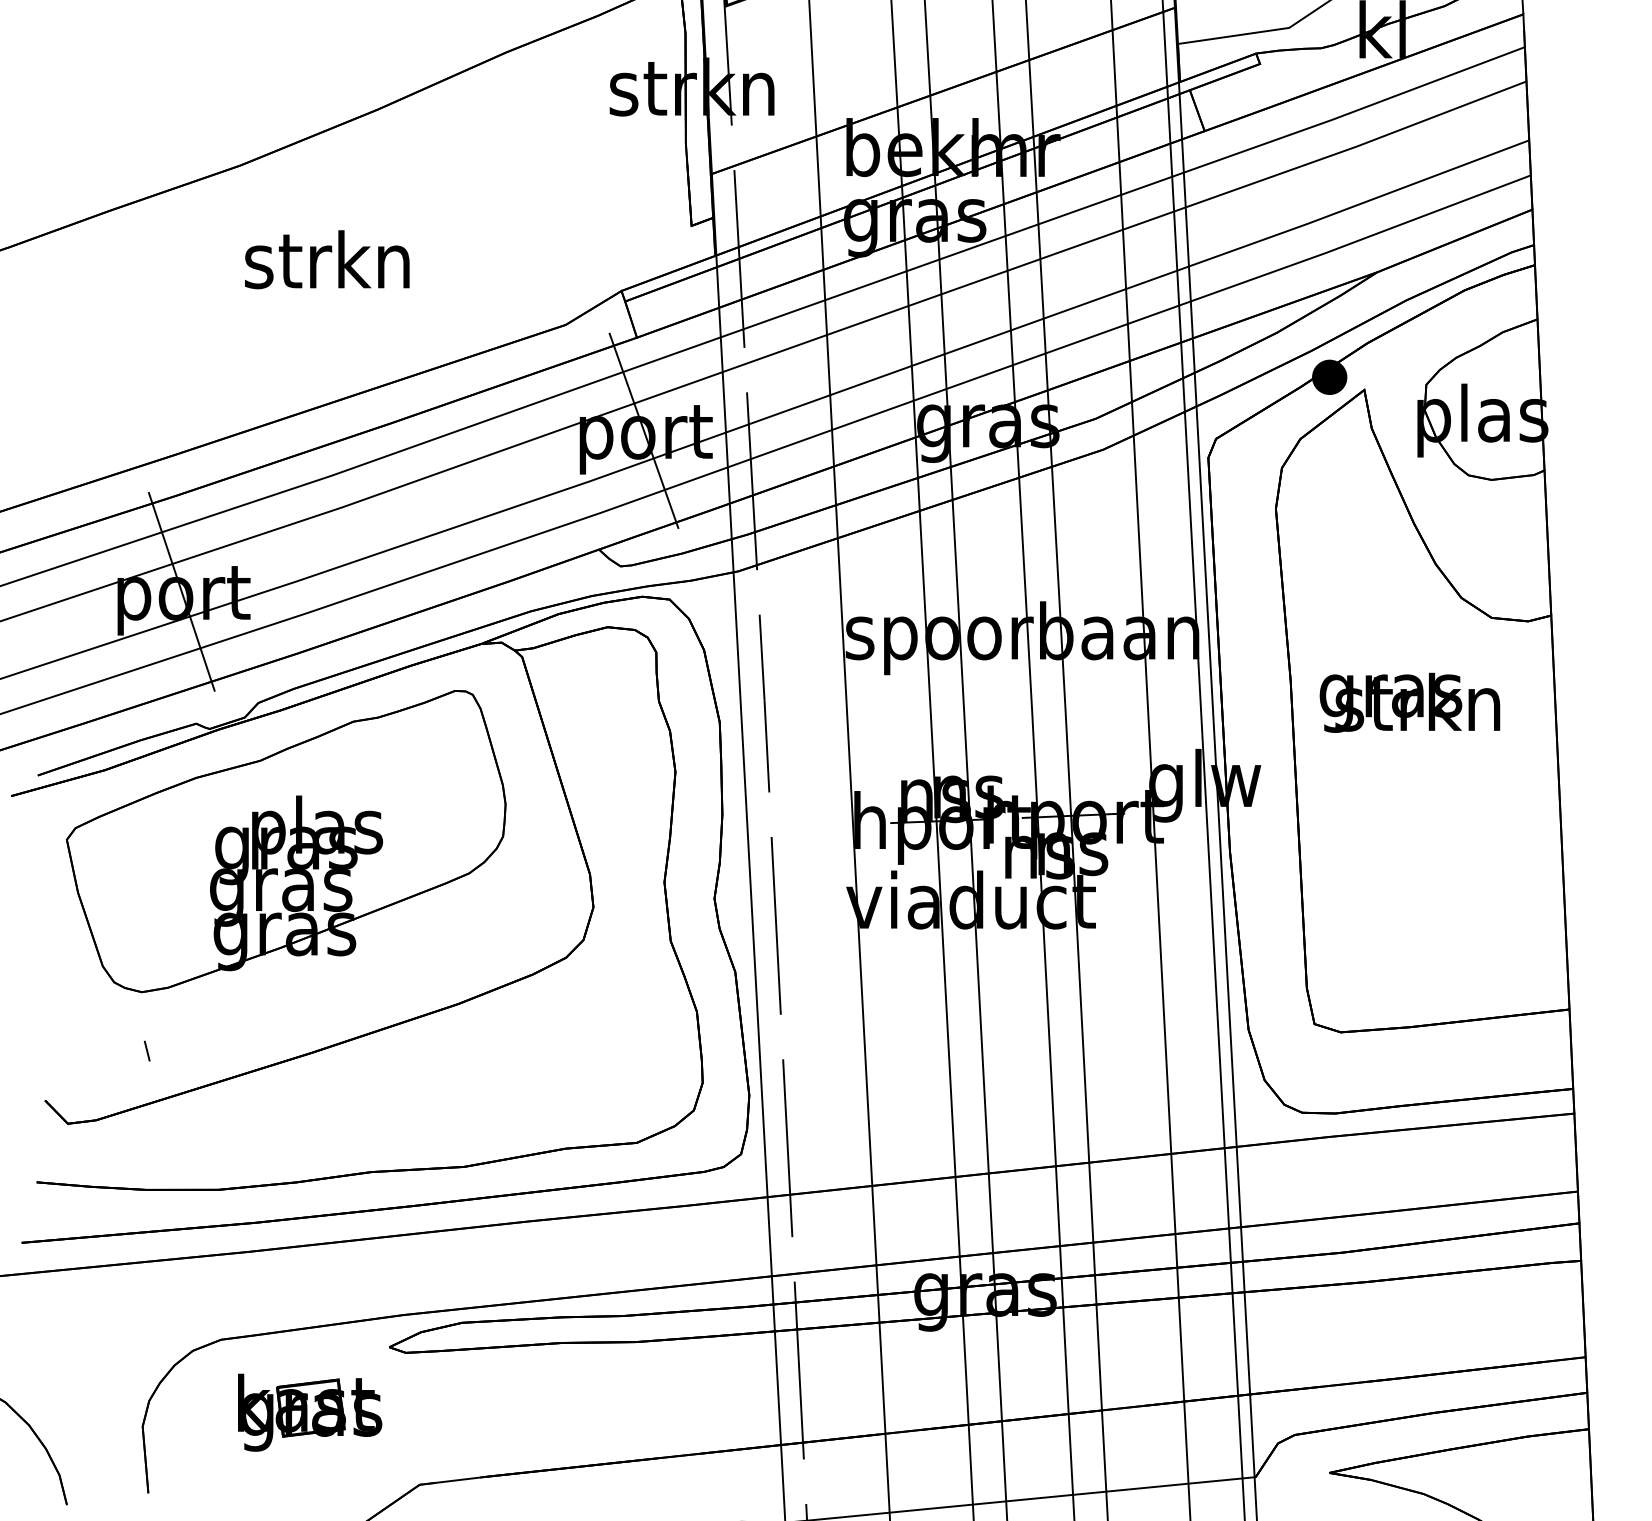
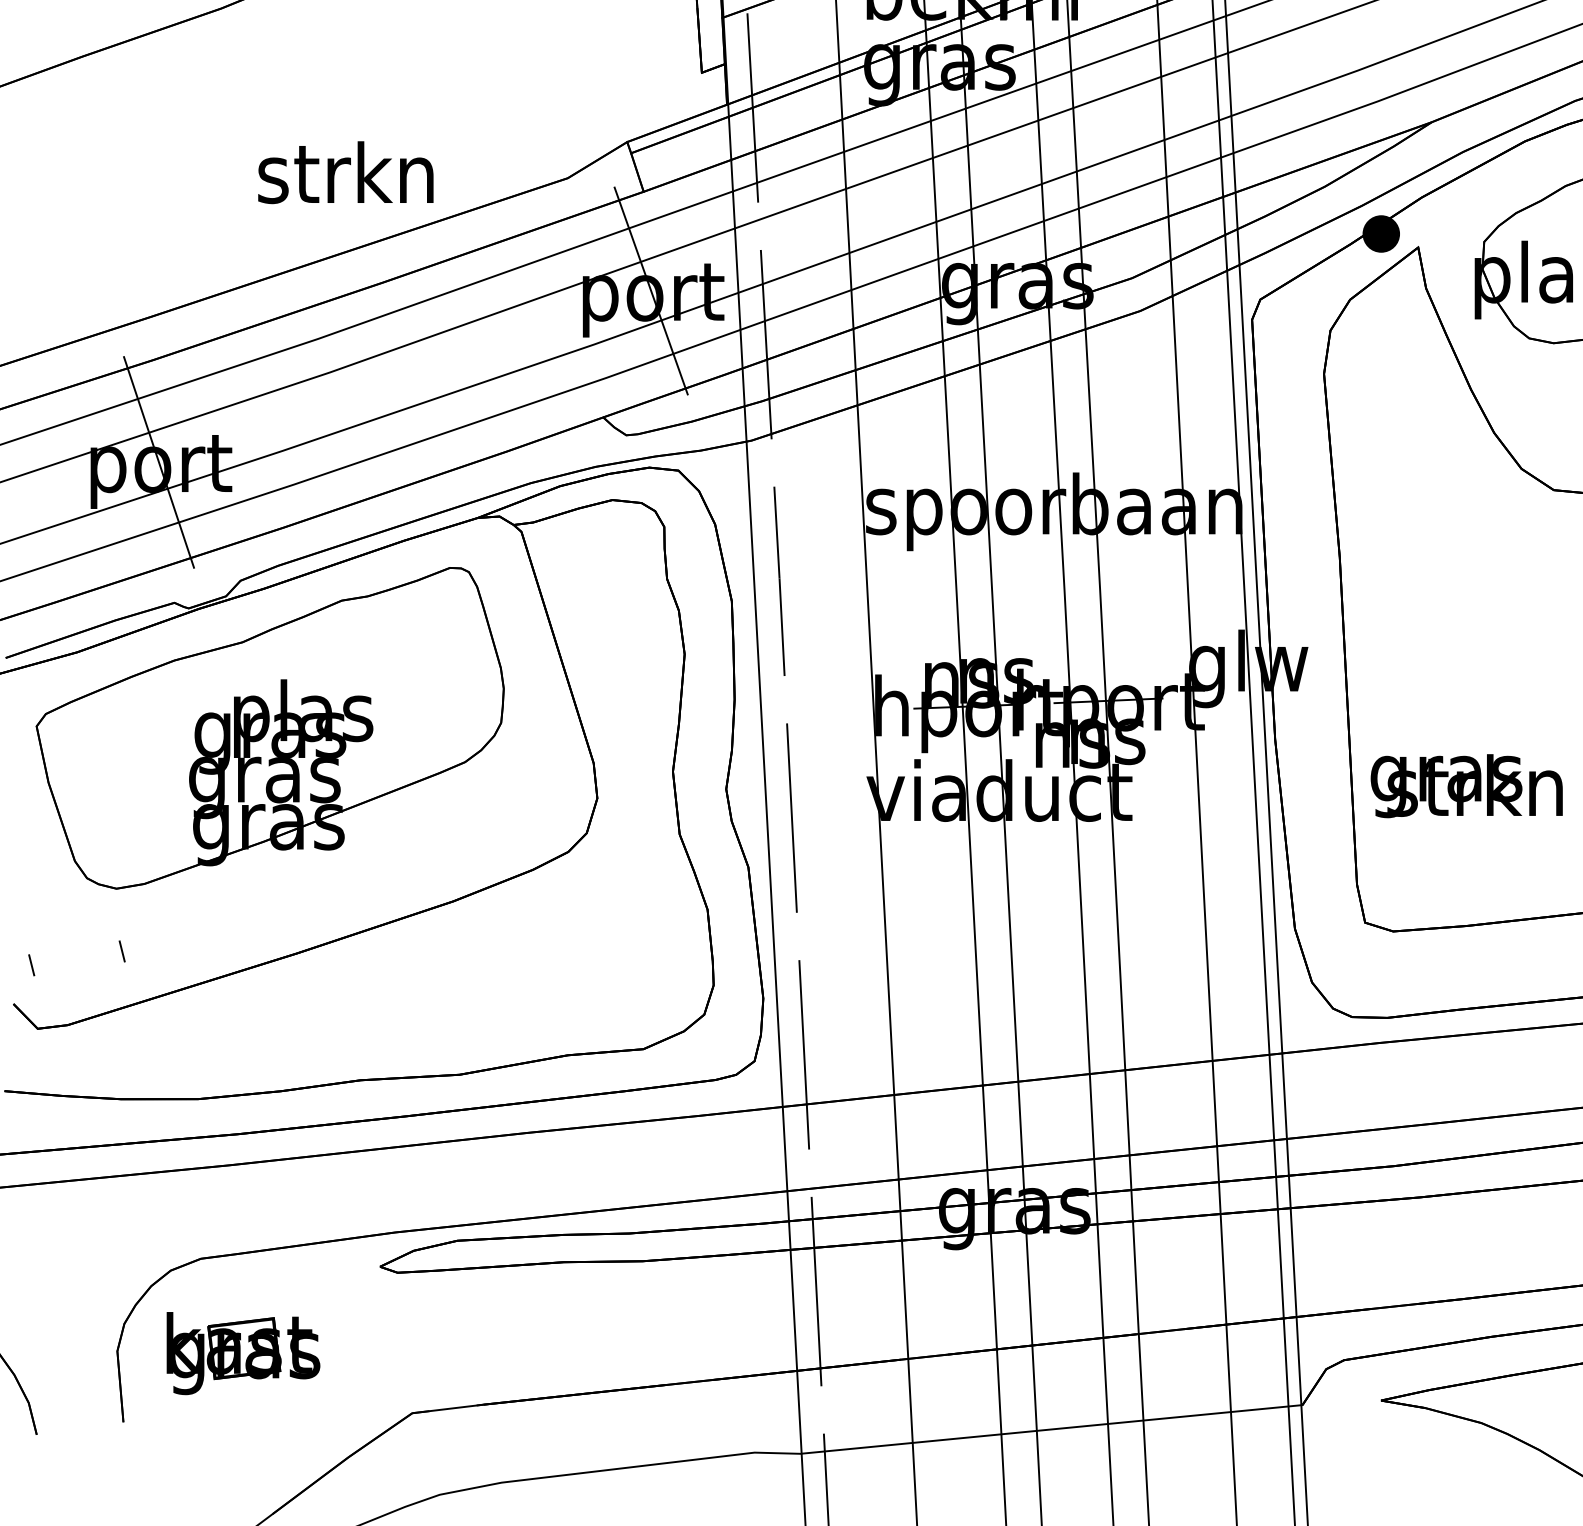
text: (327, 259) -> (346, 172), moved
text: (1409, 702) -> (1466, 785), moved
line: (61, 1063) -> (30, 964), added
part: (310, 1412) -> (243, 1353), moved

